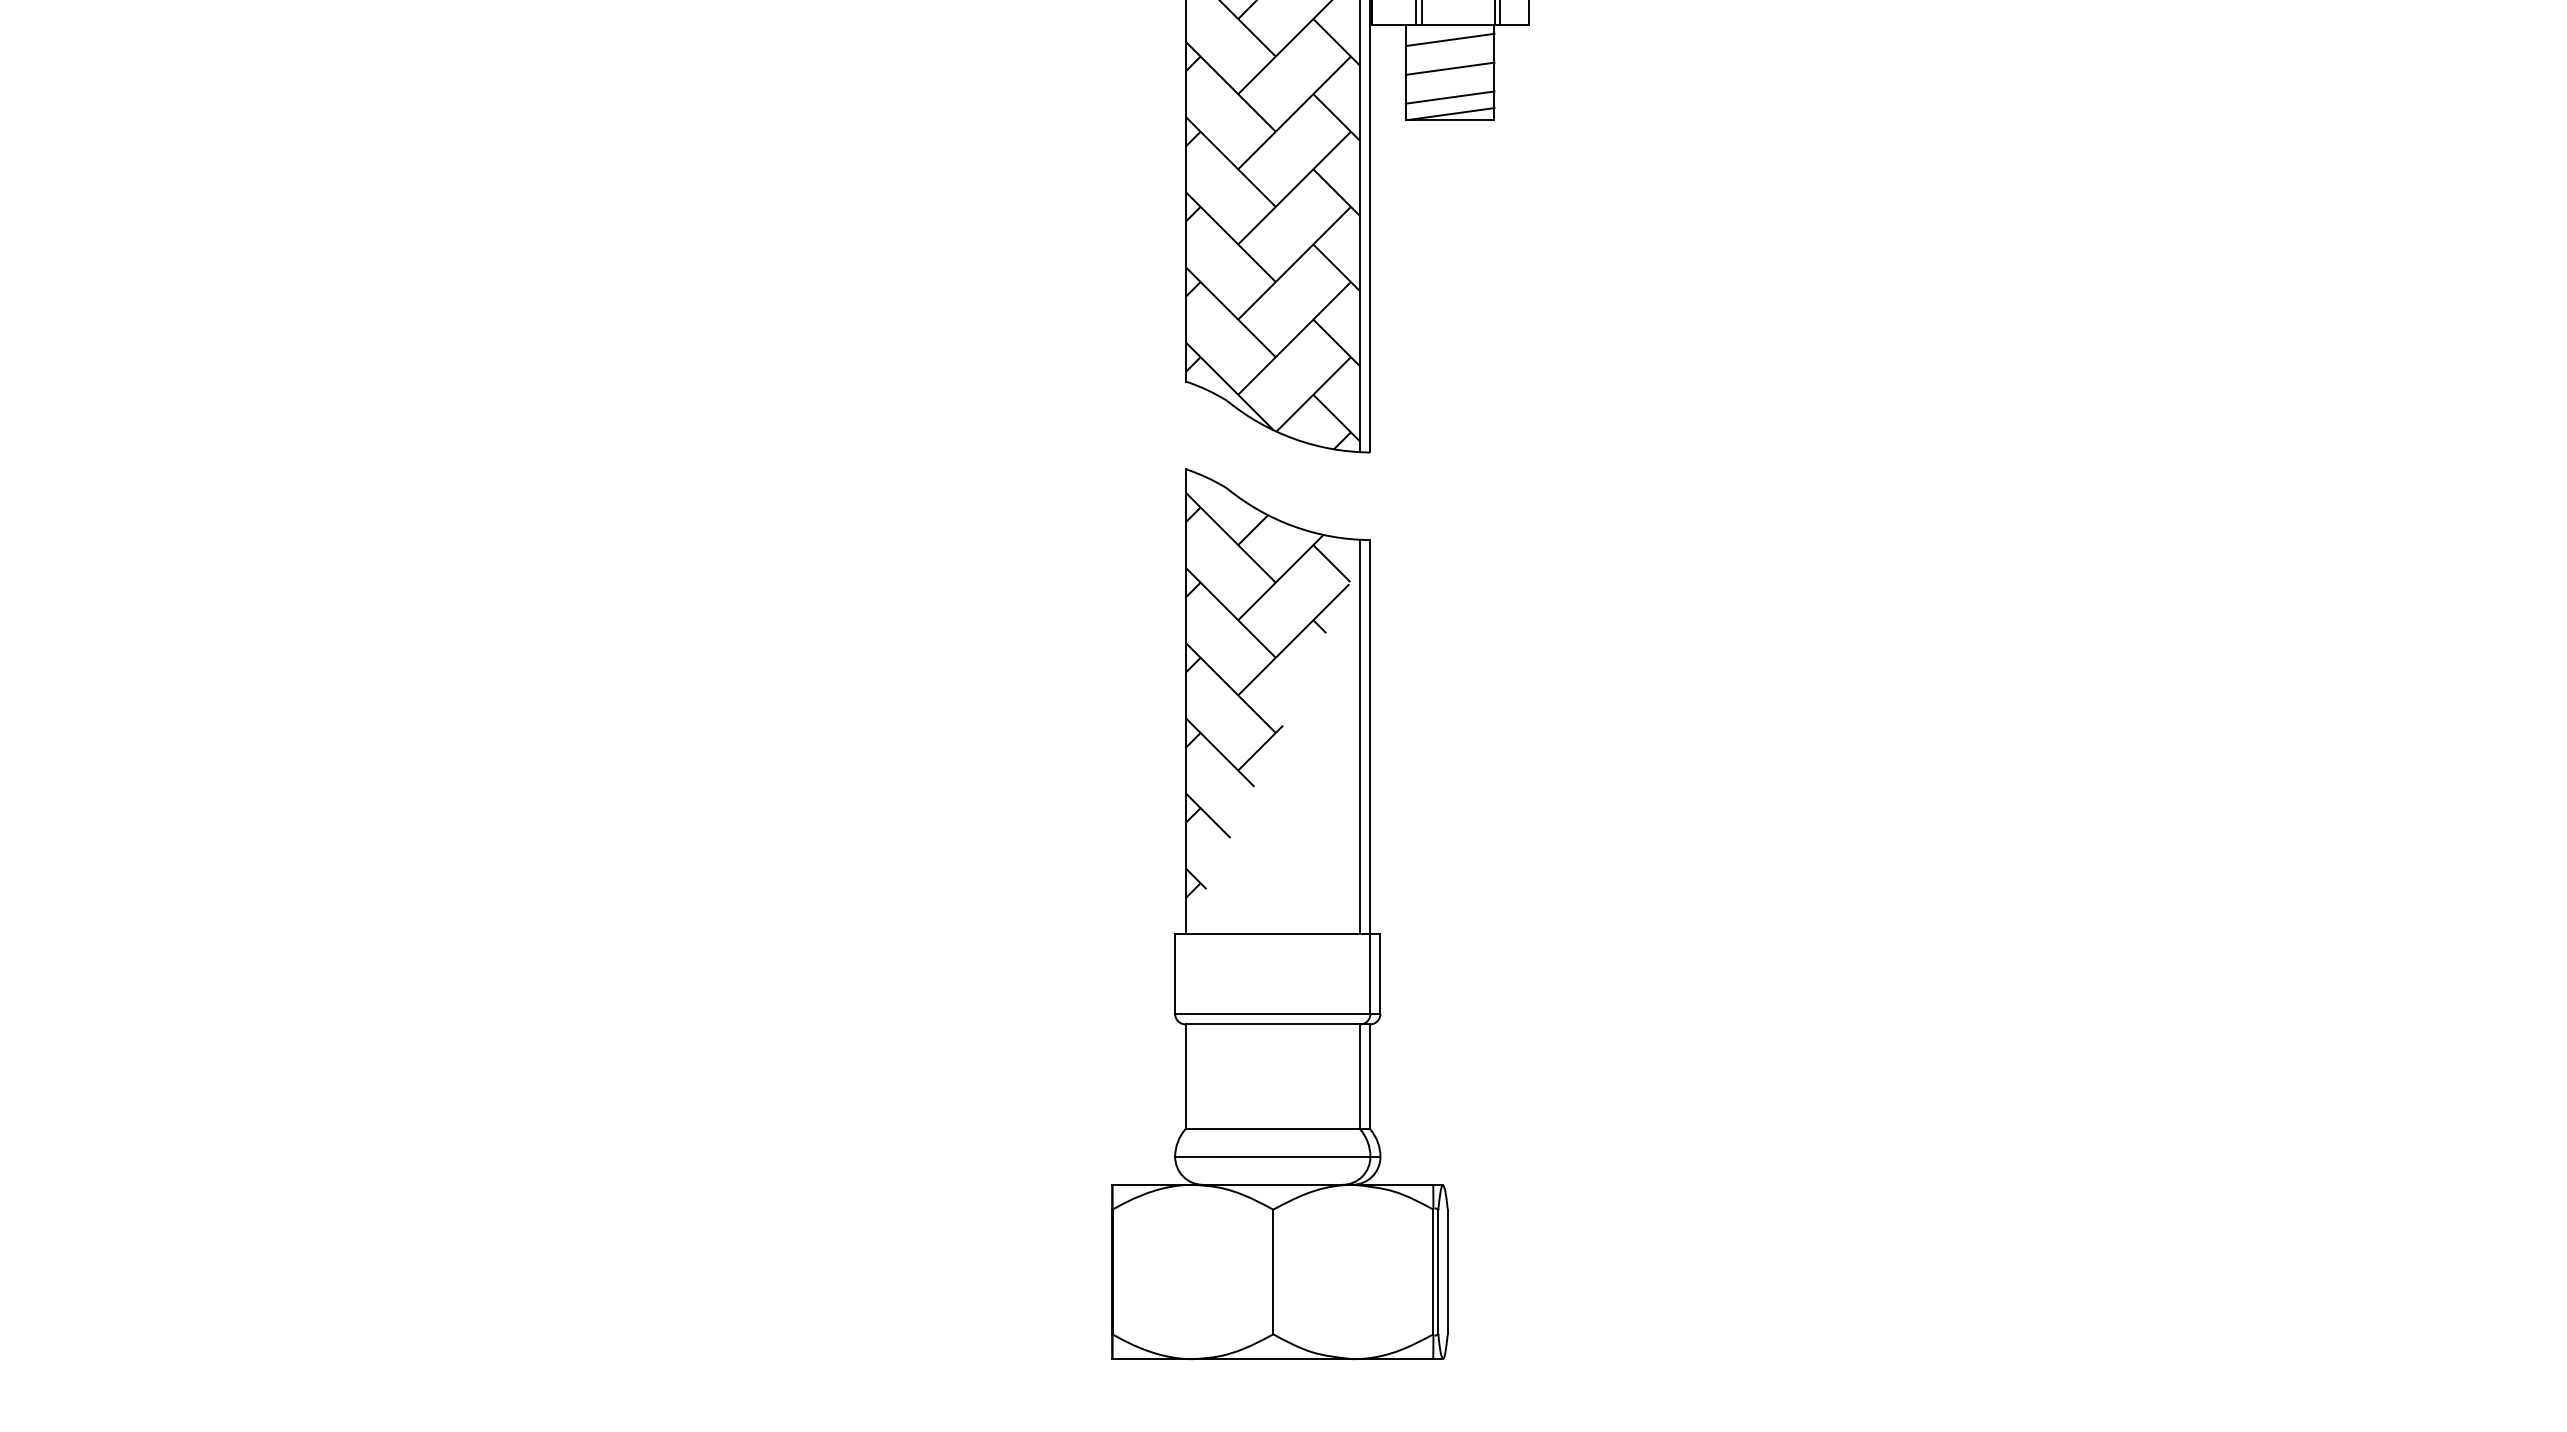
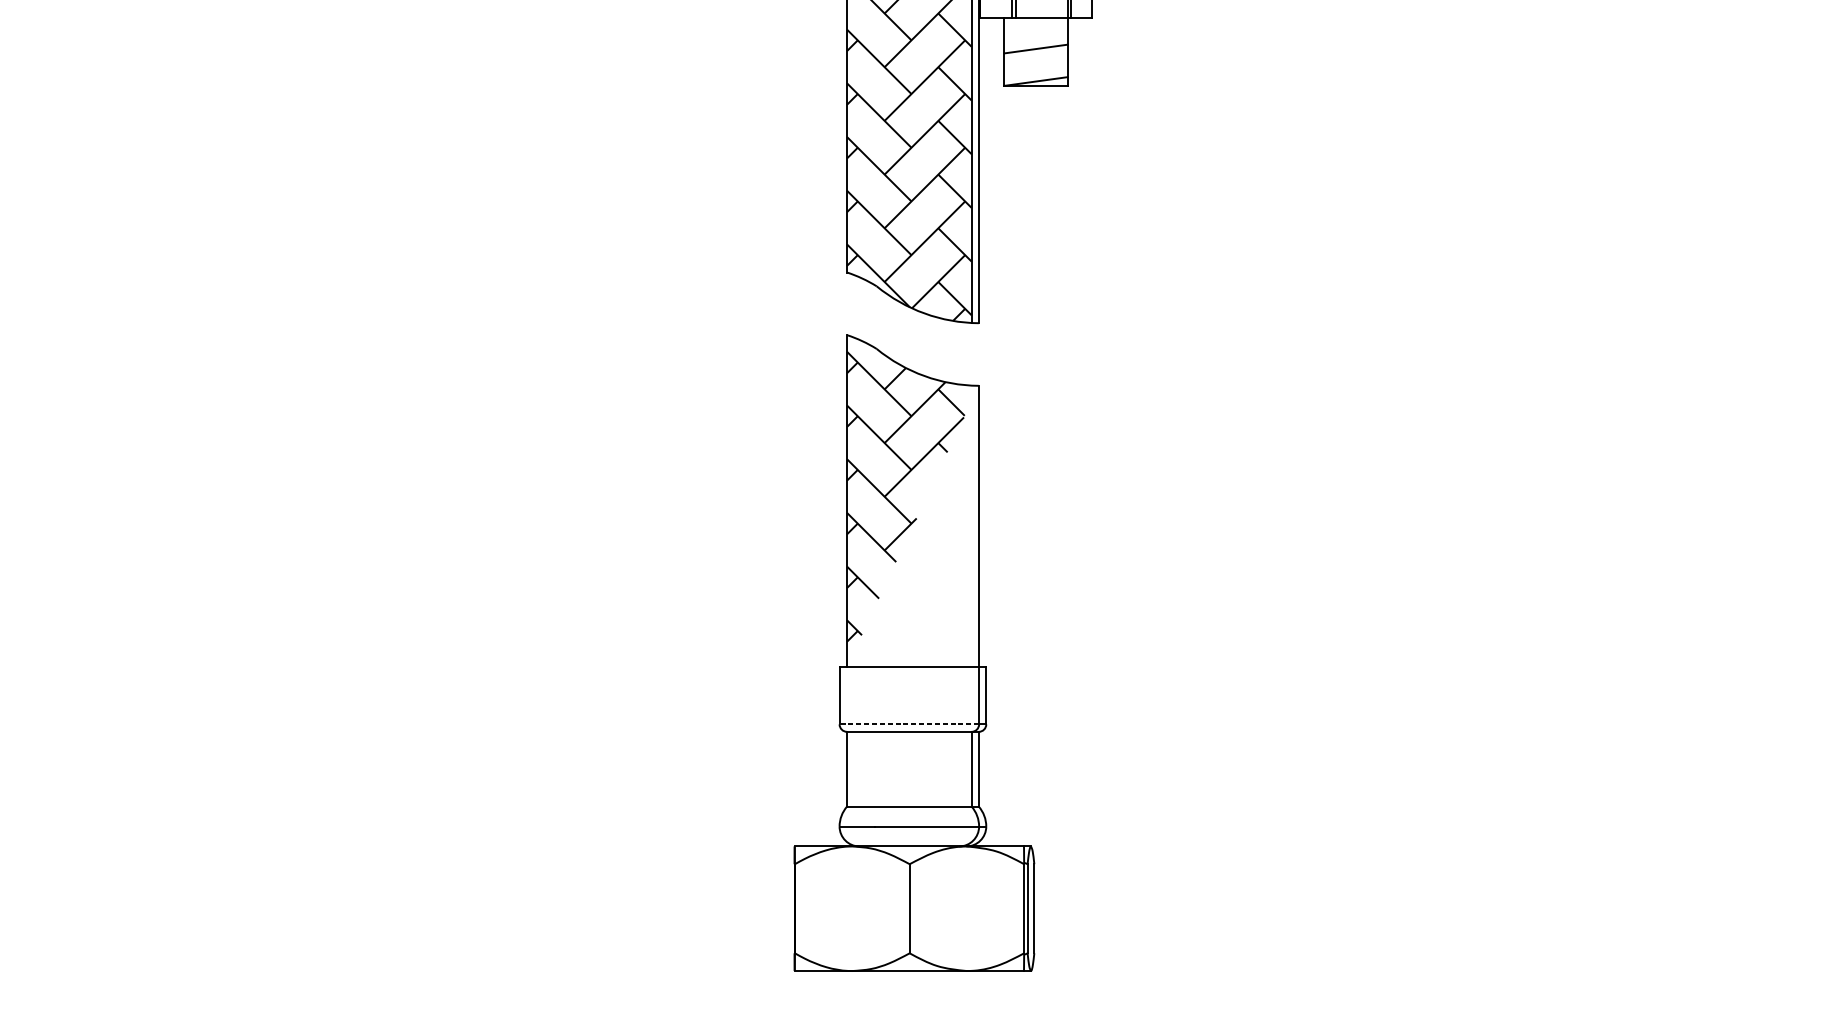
line: (1449, 39) -> (1035, 28), removed
line: (1449, 97) -> (1035, 69), removed
line: (1359, 736) -> (971, 526), removed
line: (1272, 1013) -> (909, 724), solid -> dashed

